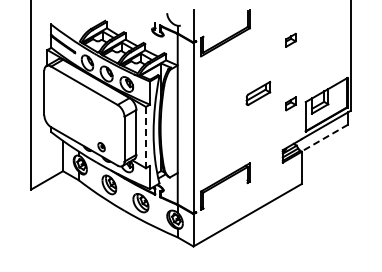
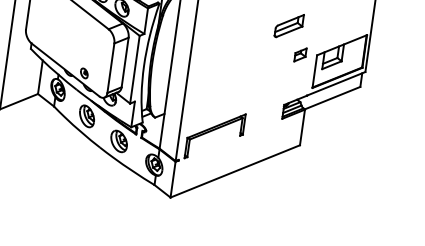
part: (258, 93) -> (289, 25), moved
line: (145, 137) -> (134, 69), dashed -> solid
line: (324, 138) -> (332, 98), dashed -> solid

